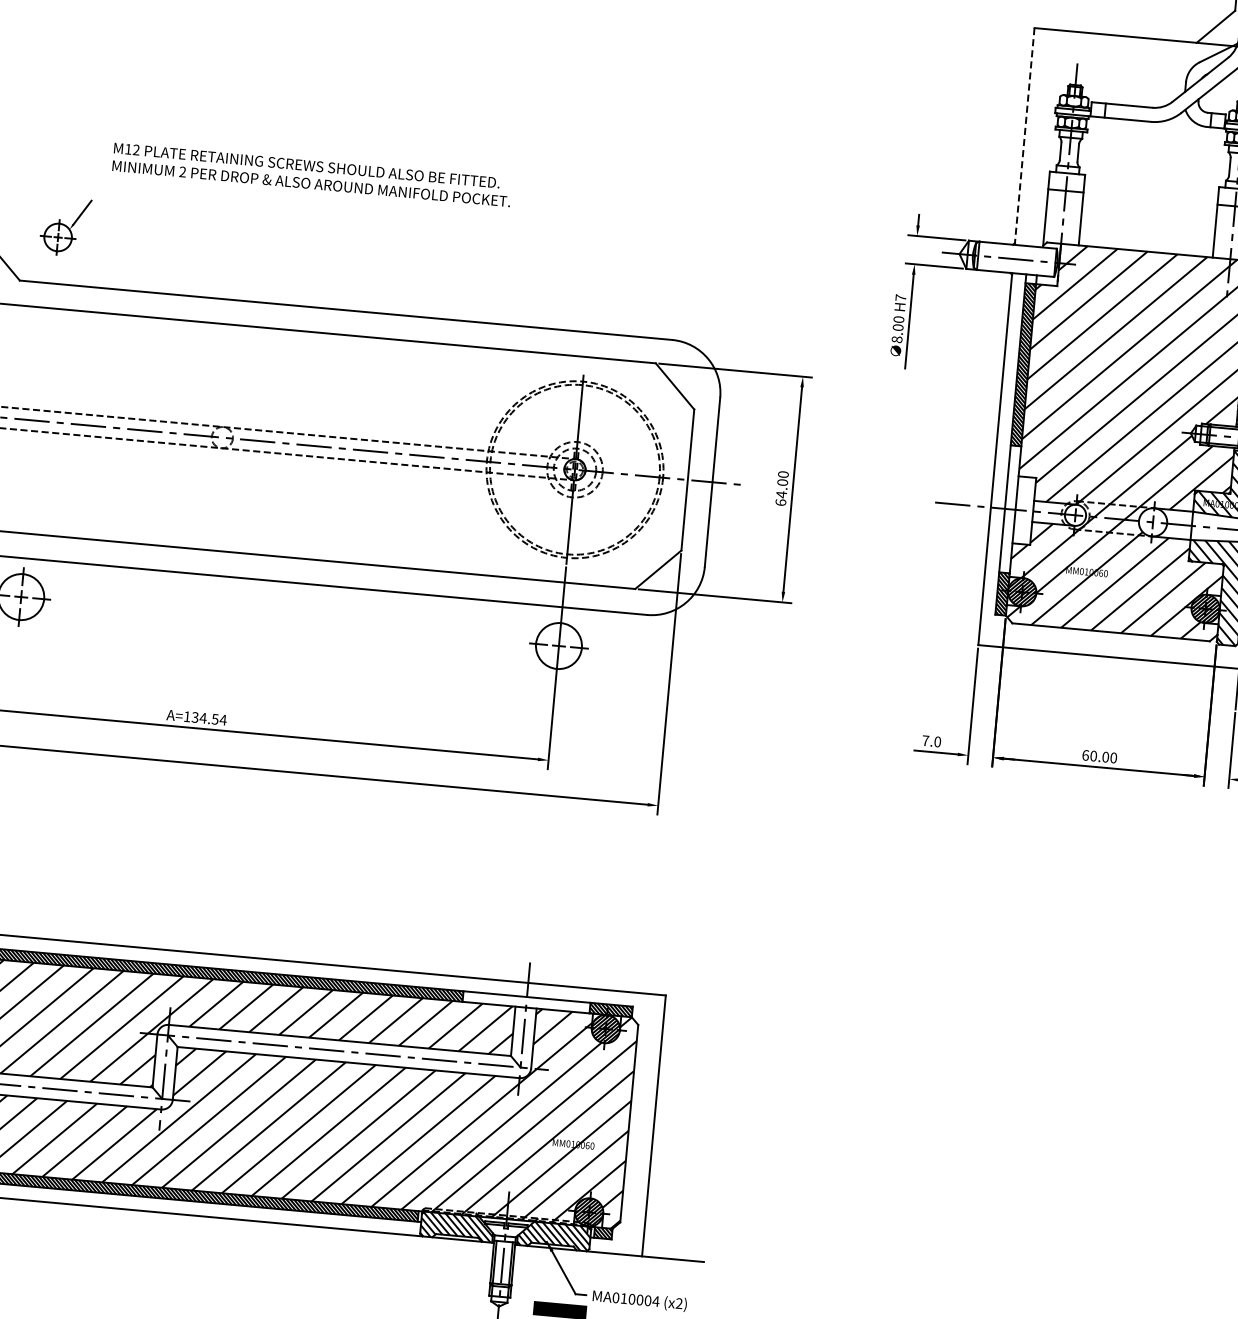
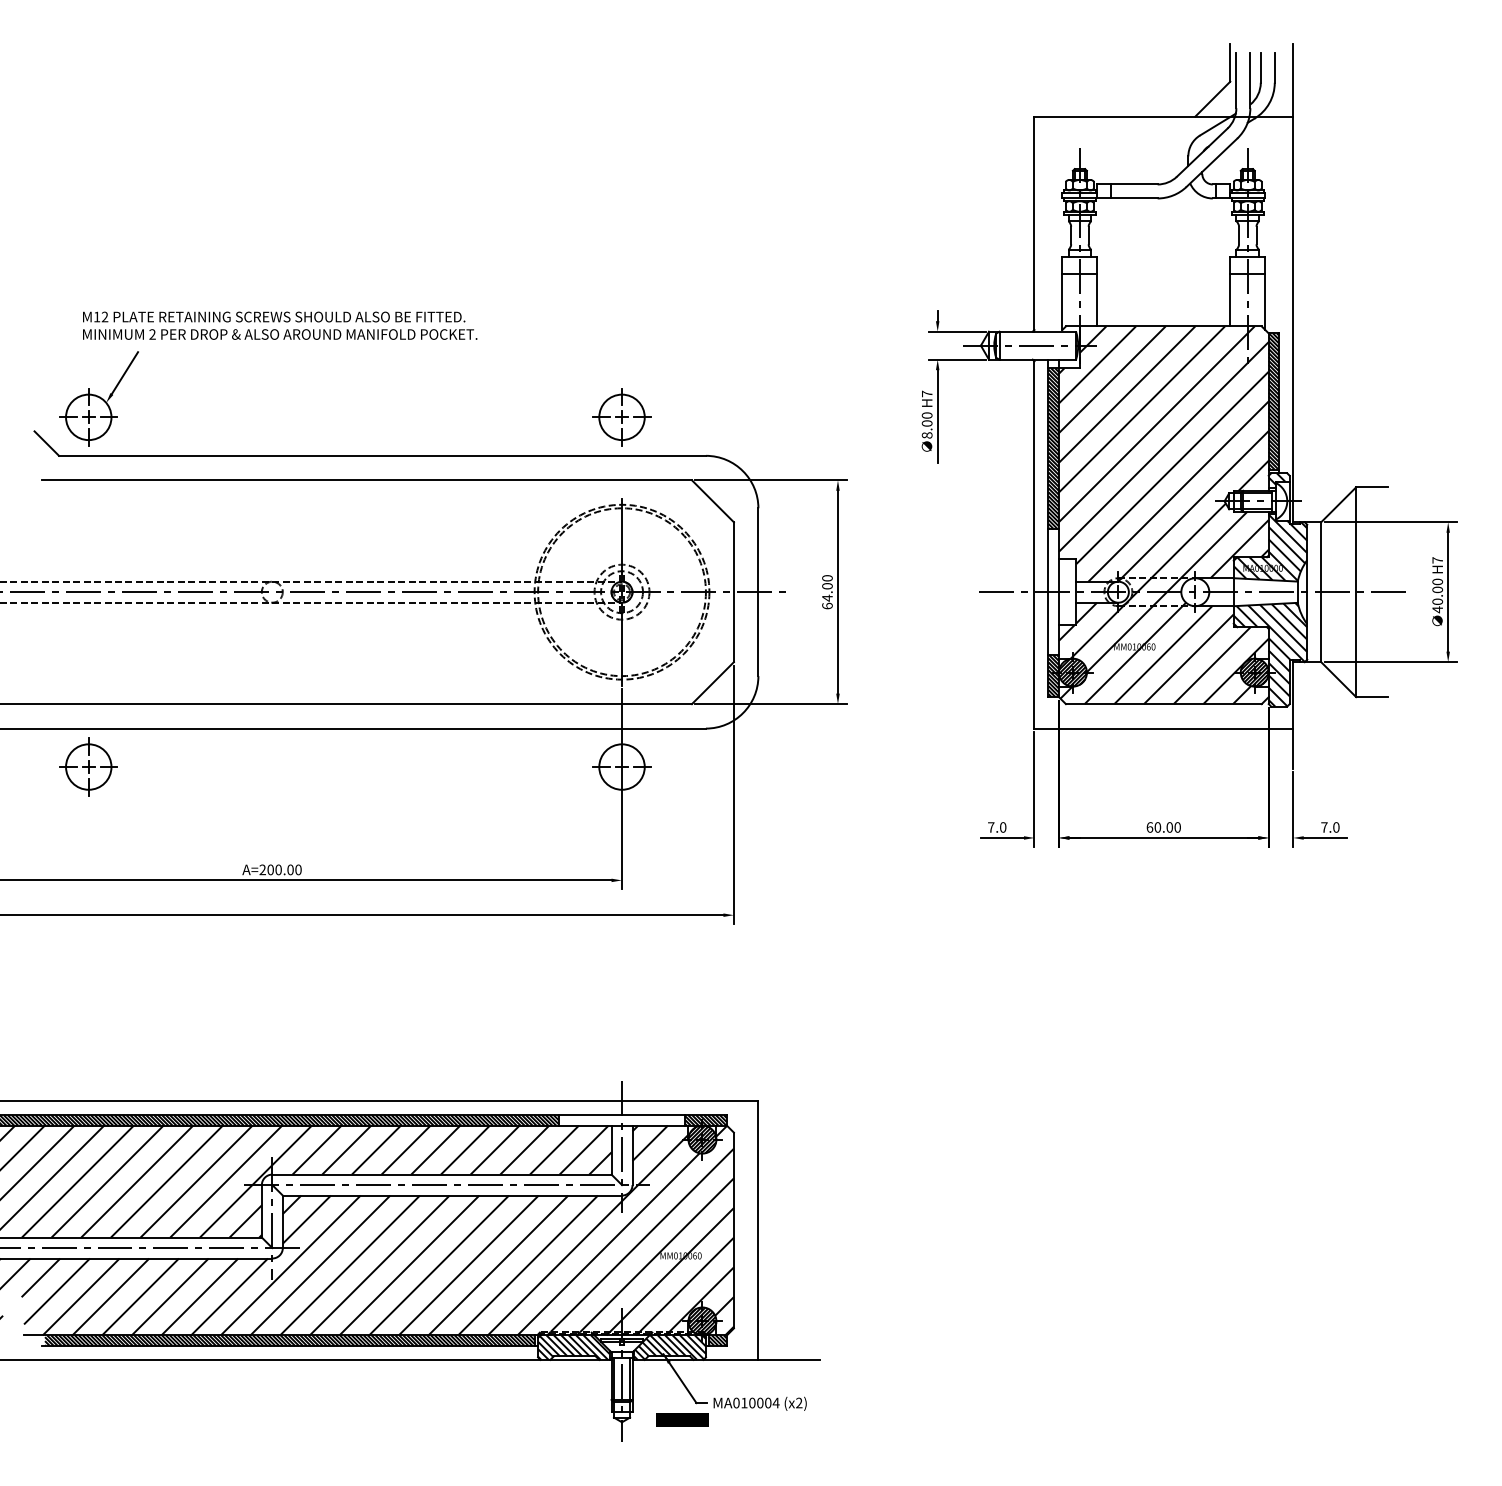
line: (1024, 136) -> (1034, 224), dashed -> solid
text: (312, 174) -> (280, 325), moved
part: (64, 226) -> (98, 398), size x1.67
part: (590, 293) -> (621, 417), added
text: (205, 718) -> (280, 869), A=134.54 -> A=200.00

